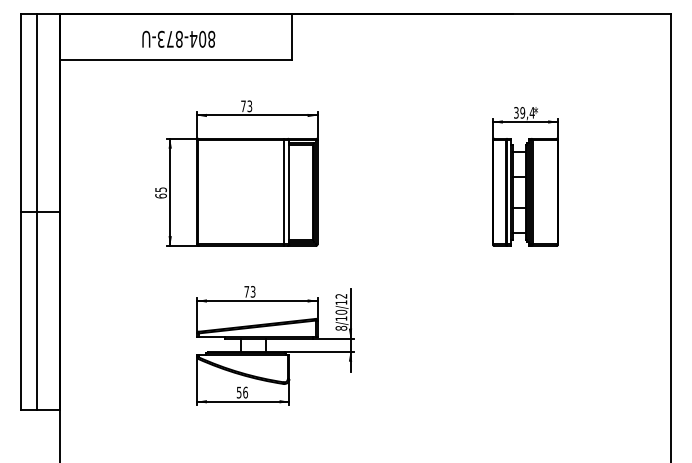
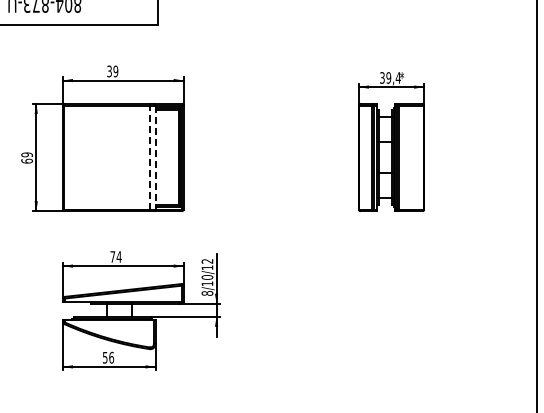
text: (246, 106) -> (112, 71), 73 -> 39
text: (160, 189) -> (26, 154), 65 -> 69
line: (283, 191) -> (149, 156), solid -> dashed
line: (289, 192) -> (155, 157), solid -> dashed
text: (252, 291) -> (118, 256), 73 -> 74

